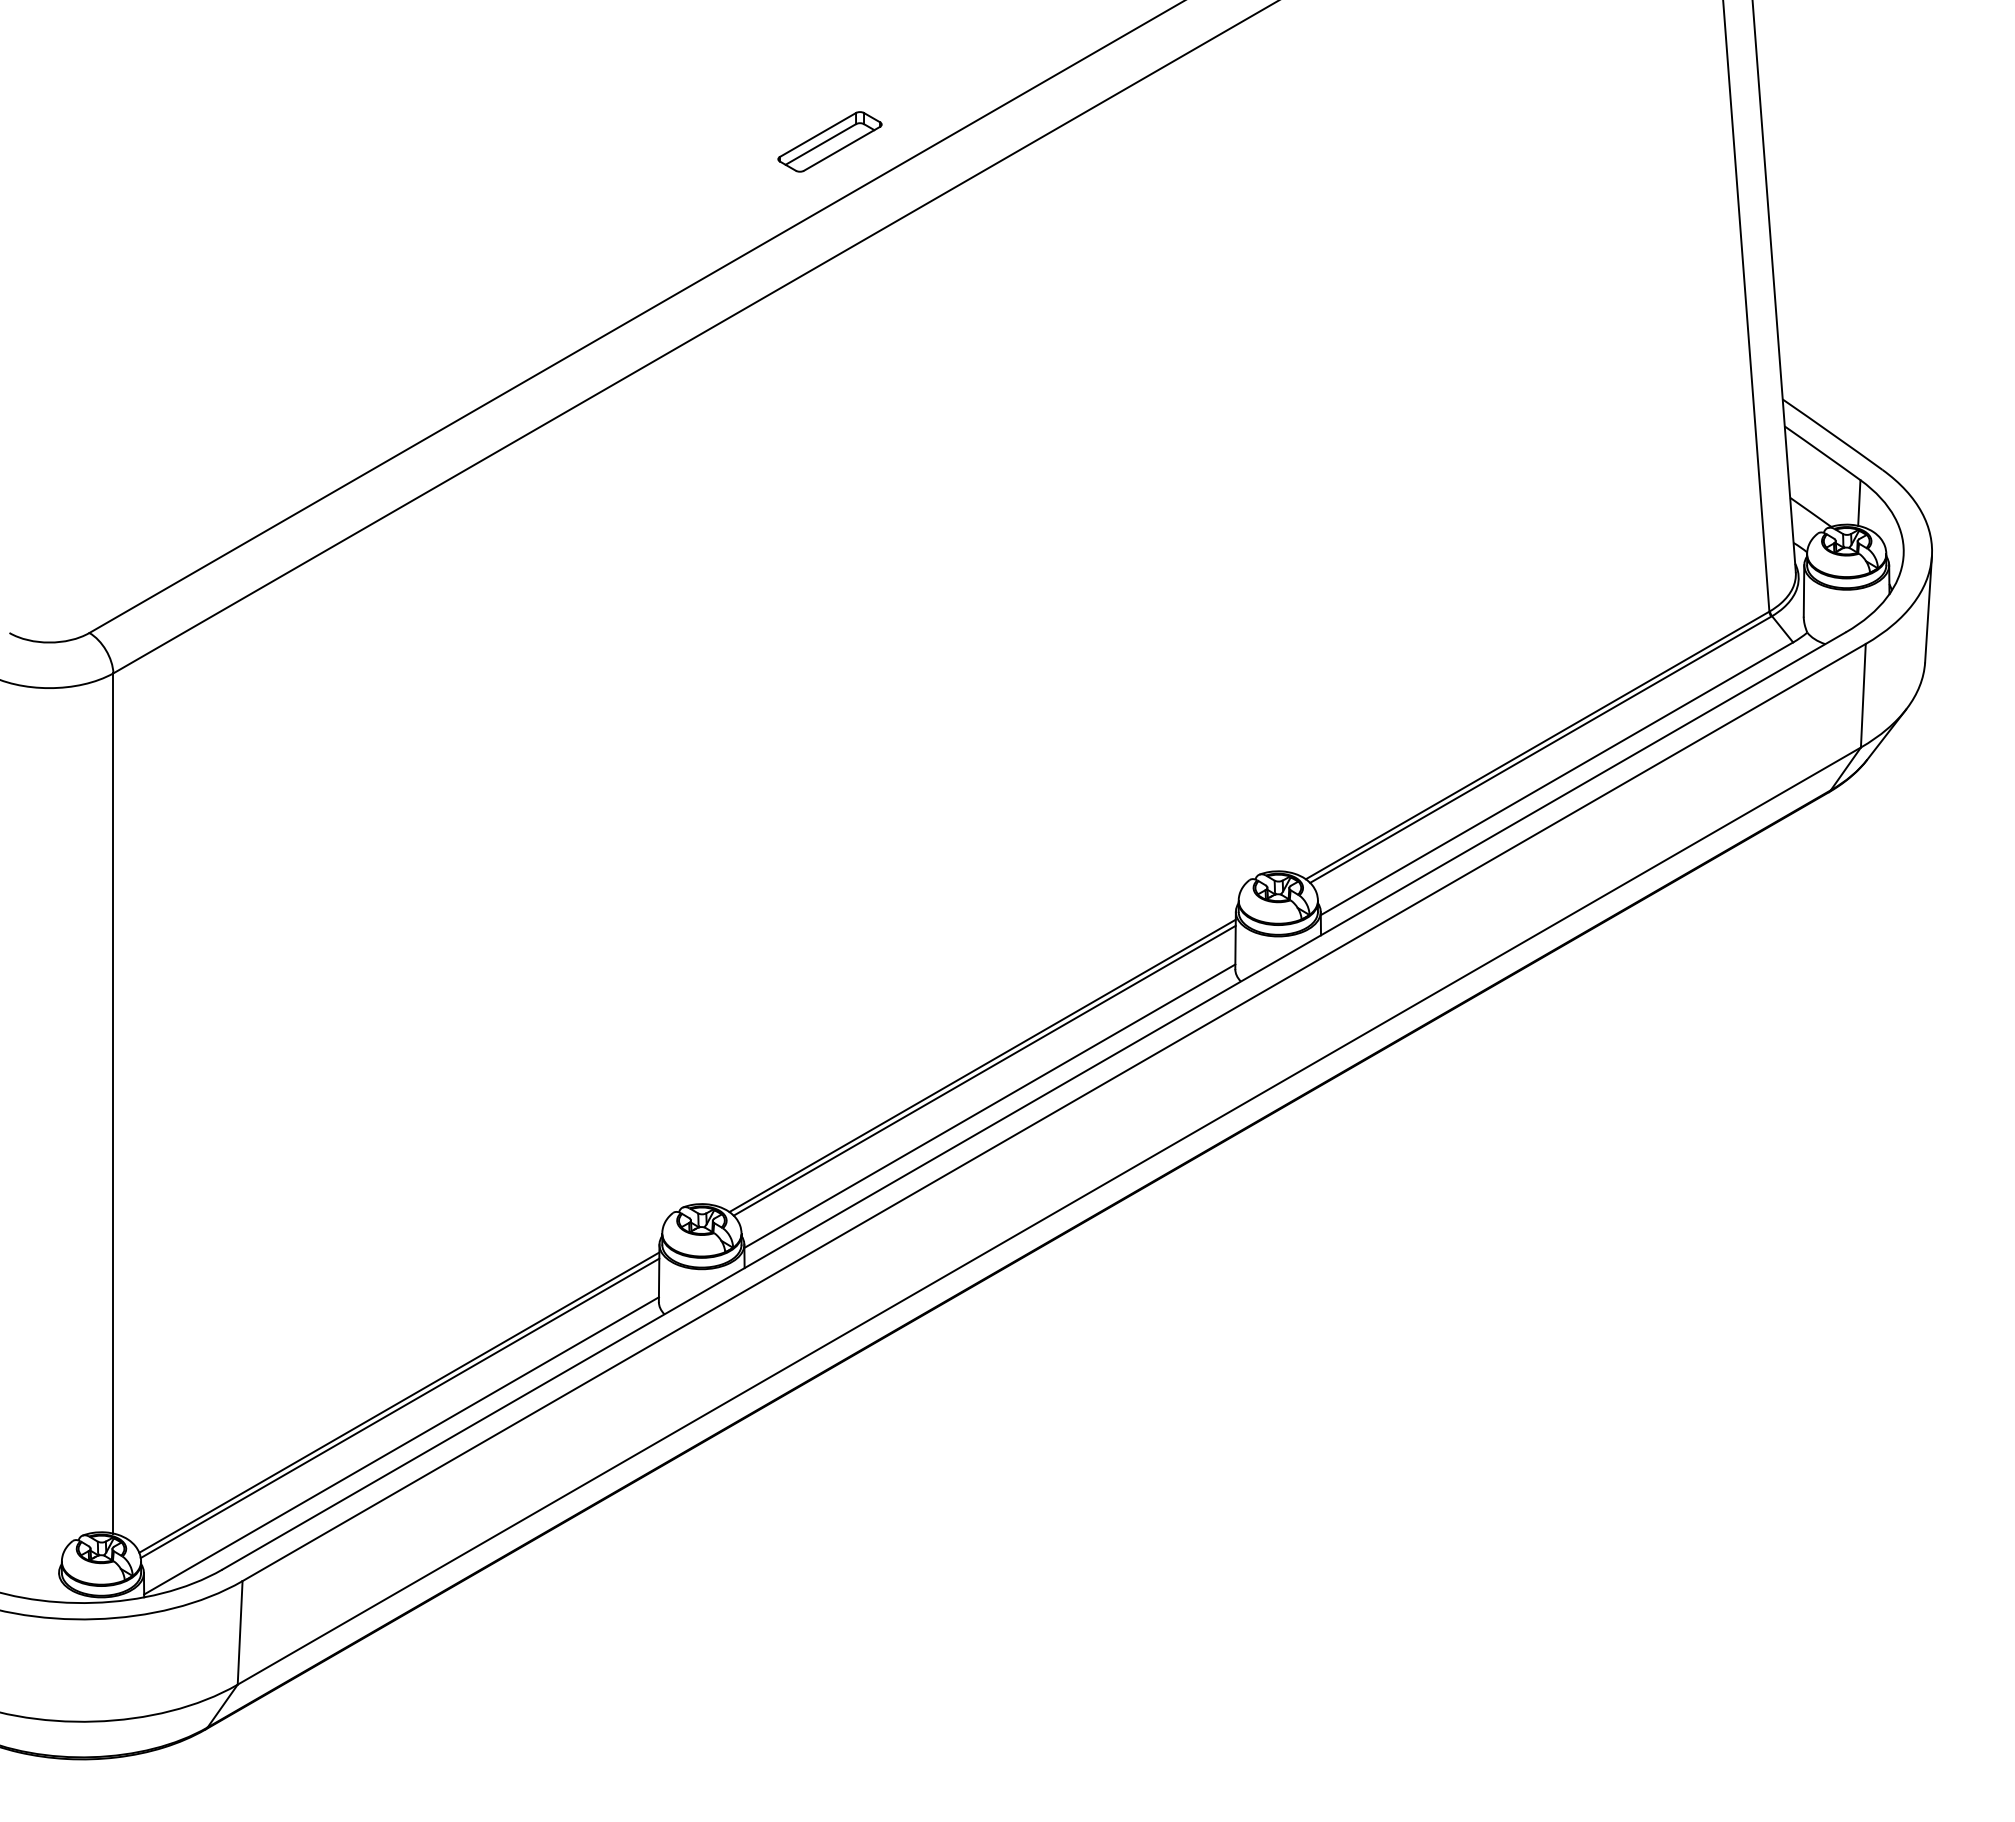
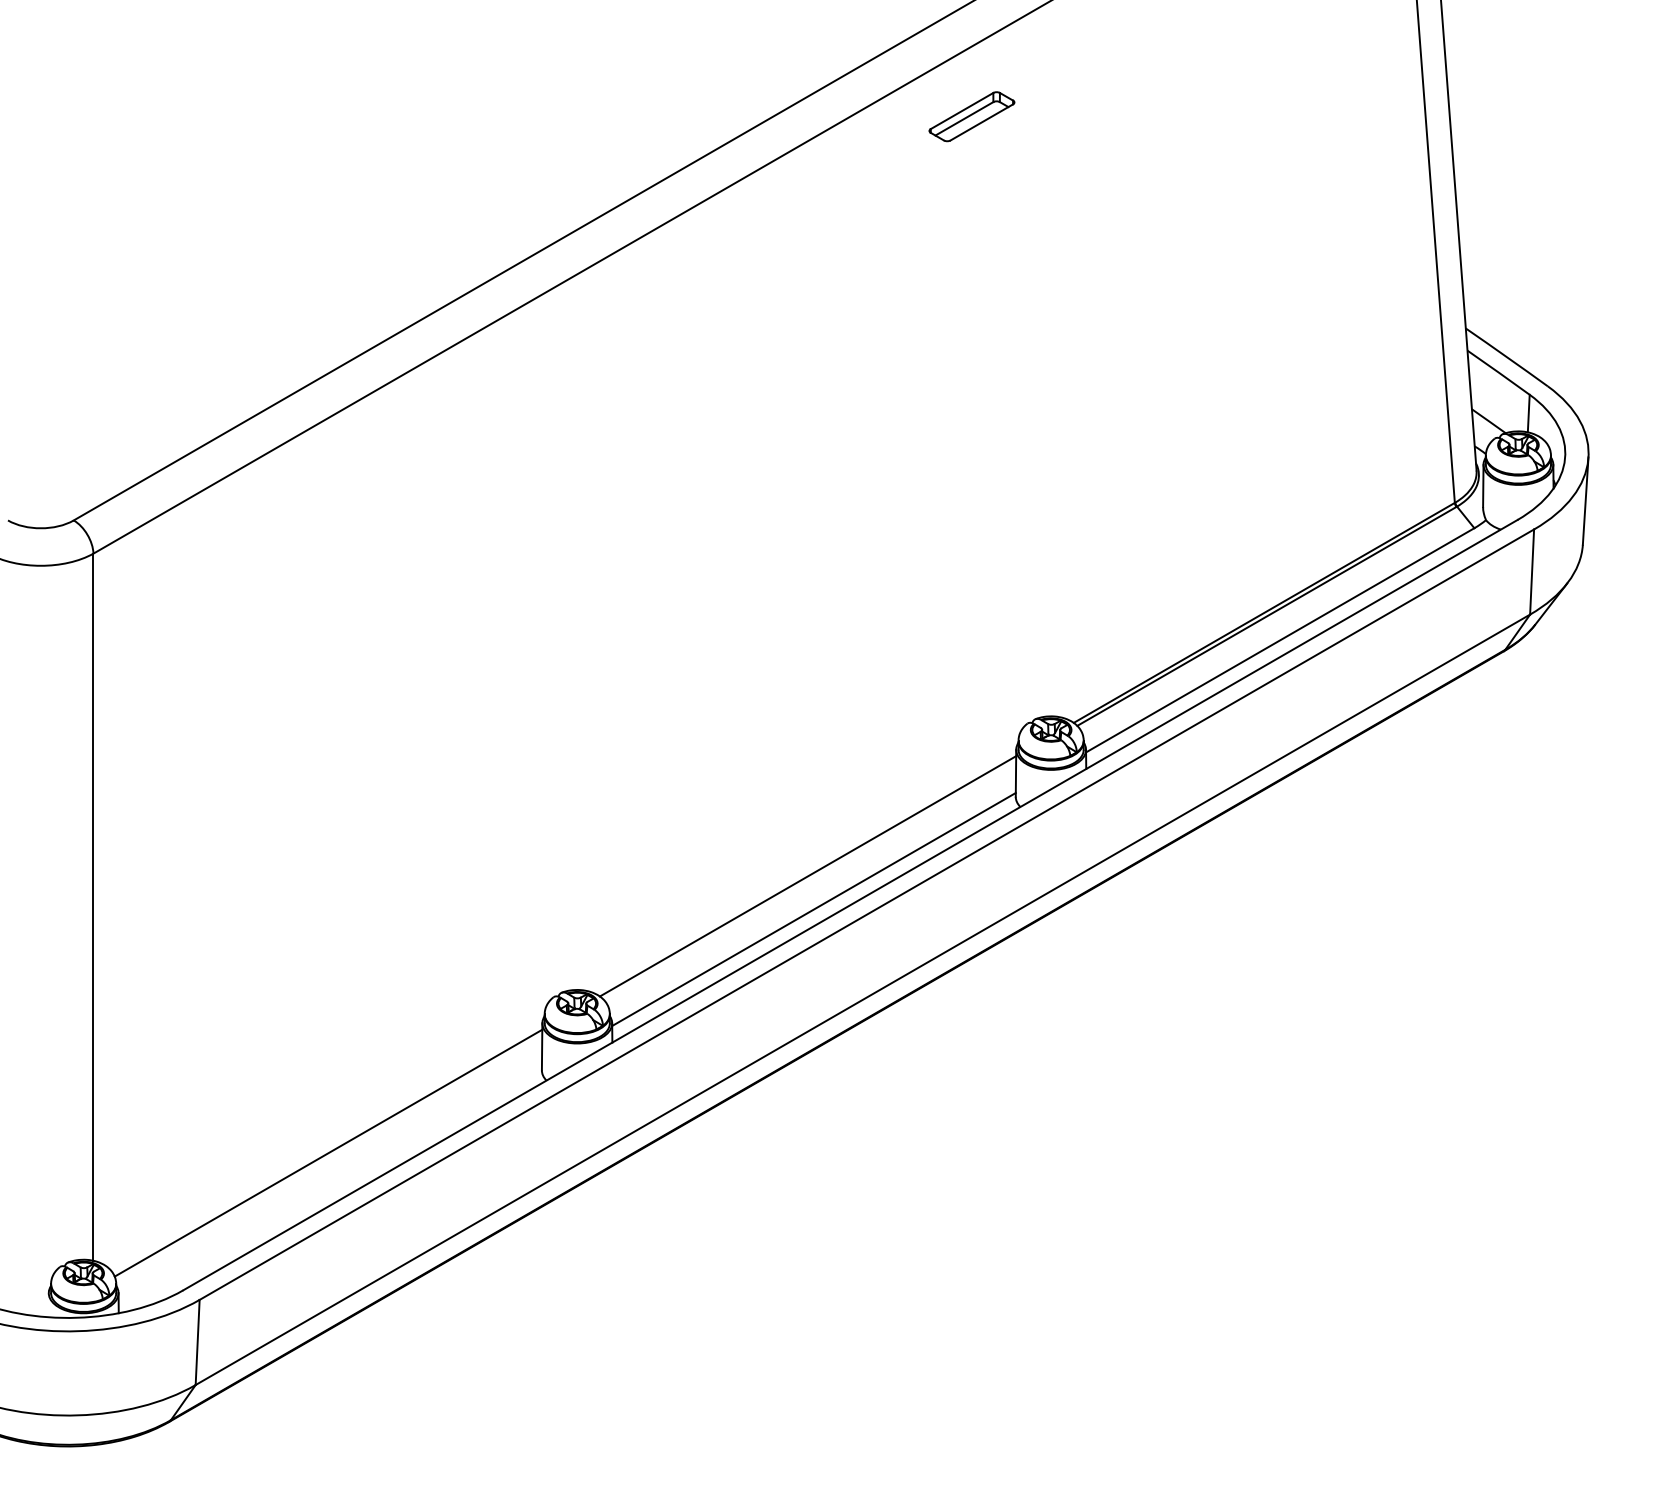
part: (829, 141) -> (971, 116), moved
line: (984, 1070) -> (809, 880), removed
line: (399, 1408) -> (328, 1157), removed
line: (401, 1445) -> (330, 1188), removed

